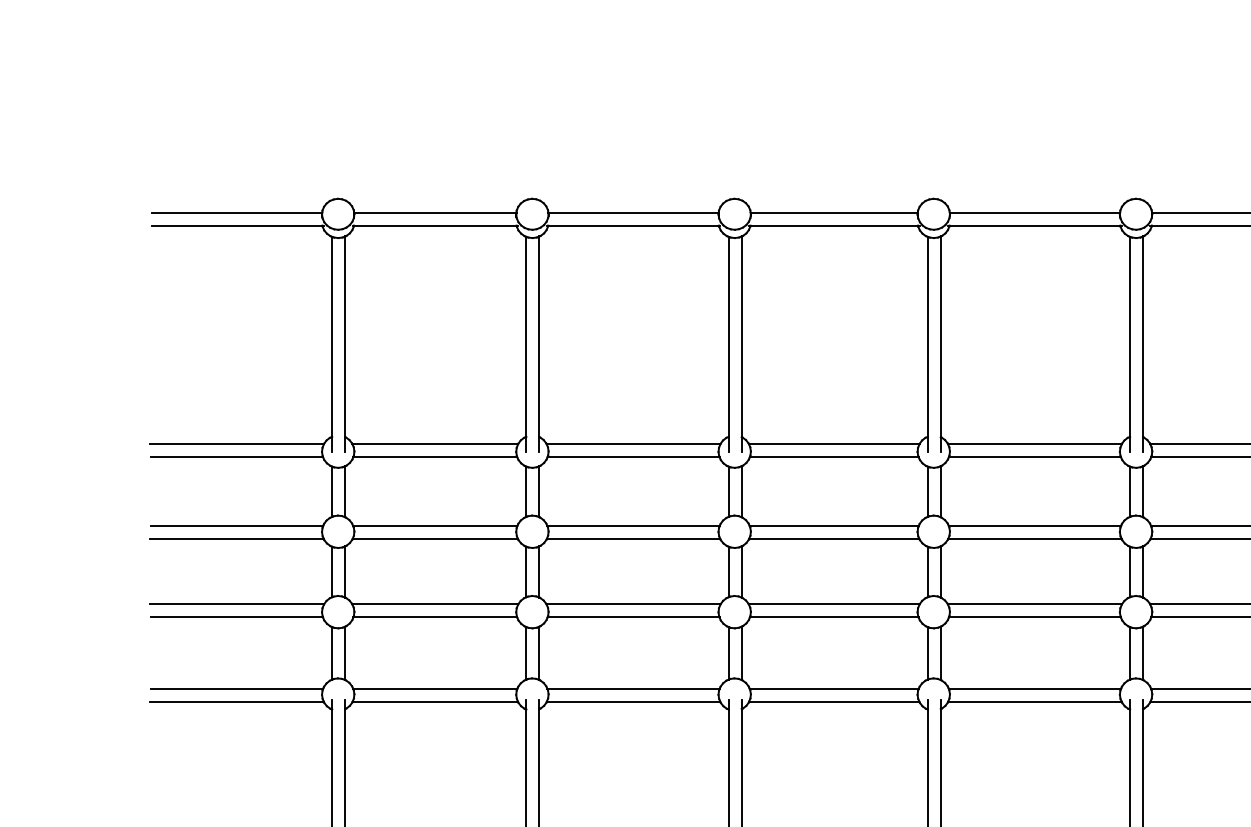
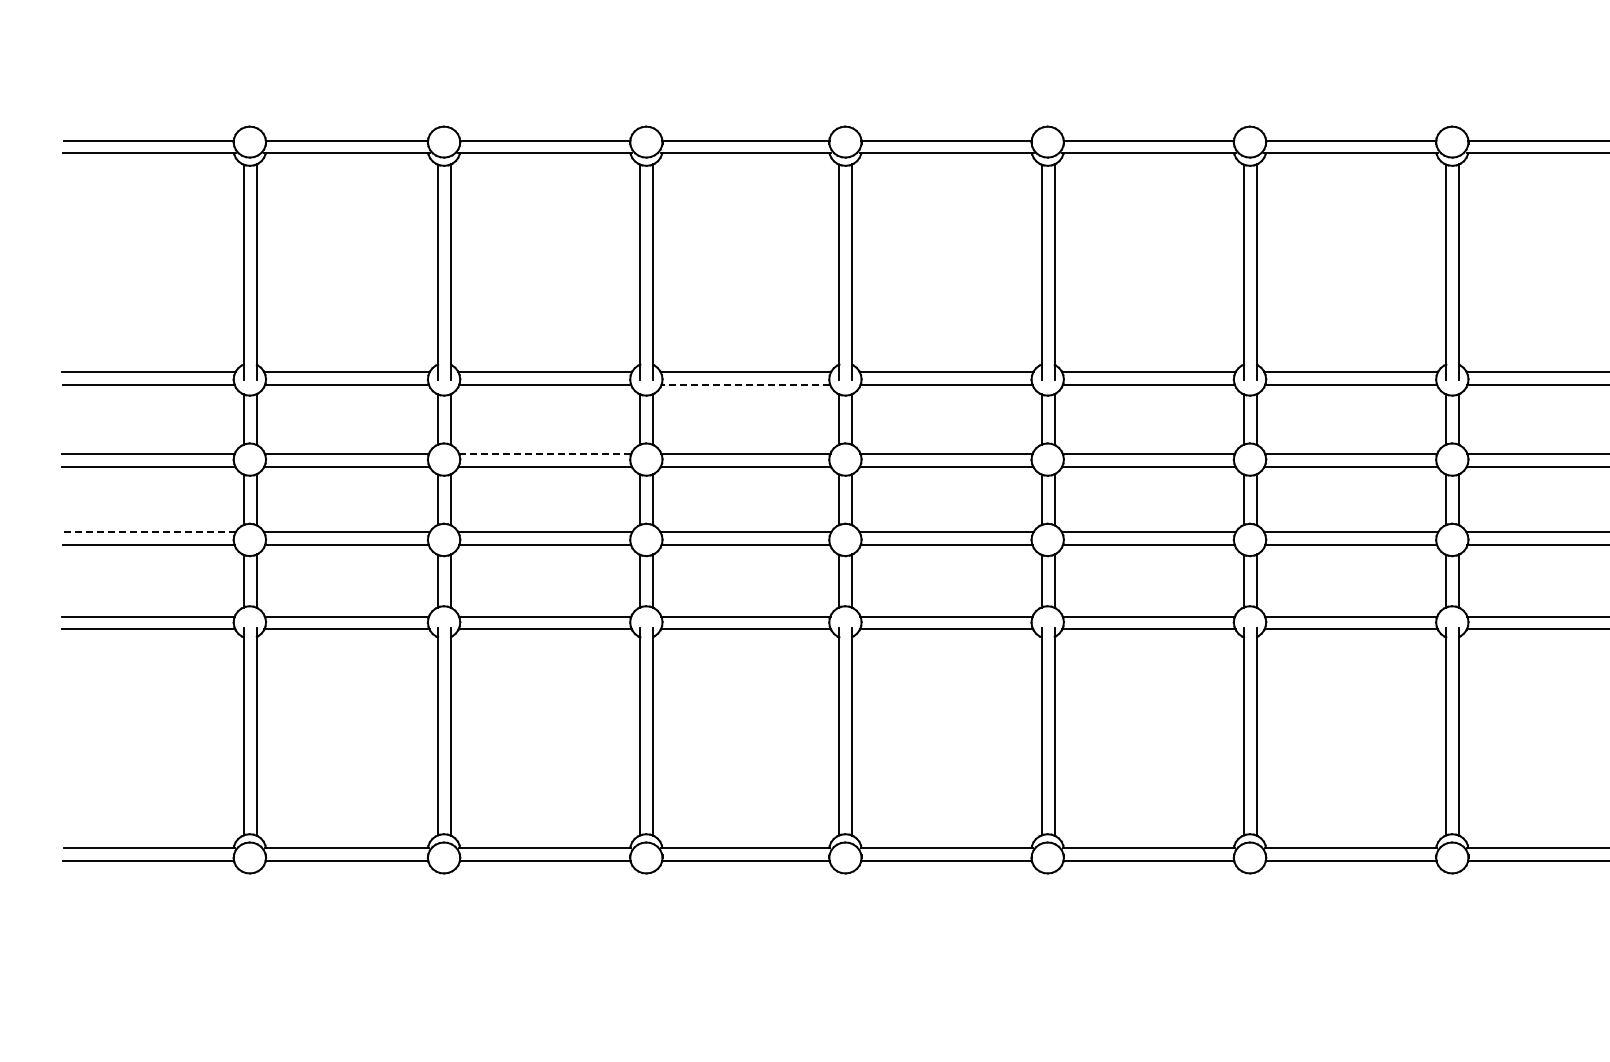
line: (833, 456) -> (745, 384), solid -> dashed
line: (632, 525) -> (544, 453), solid -> dashed
line: (236, 604) -> (148, 532), solid -> dashed

